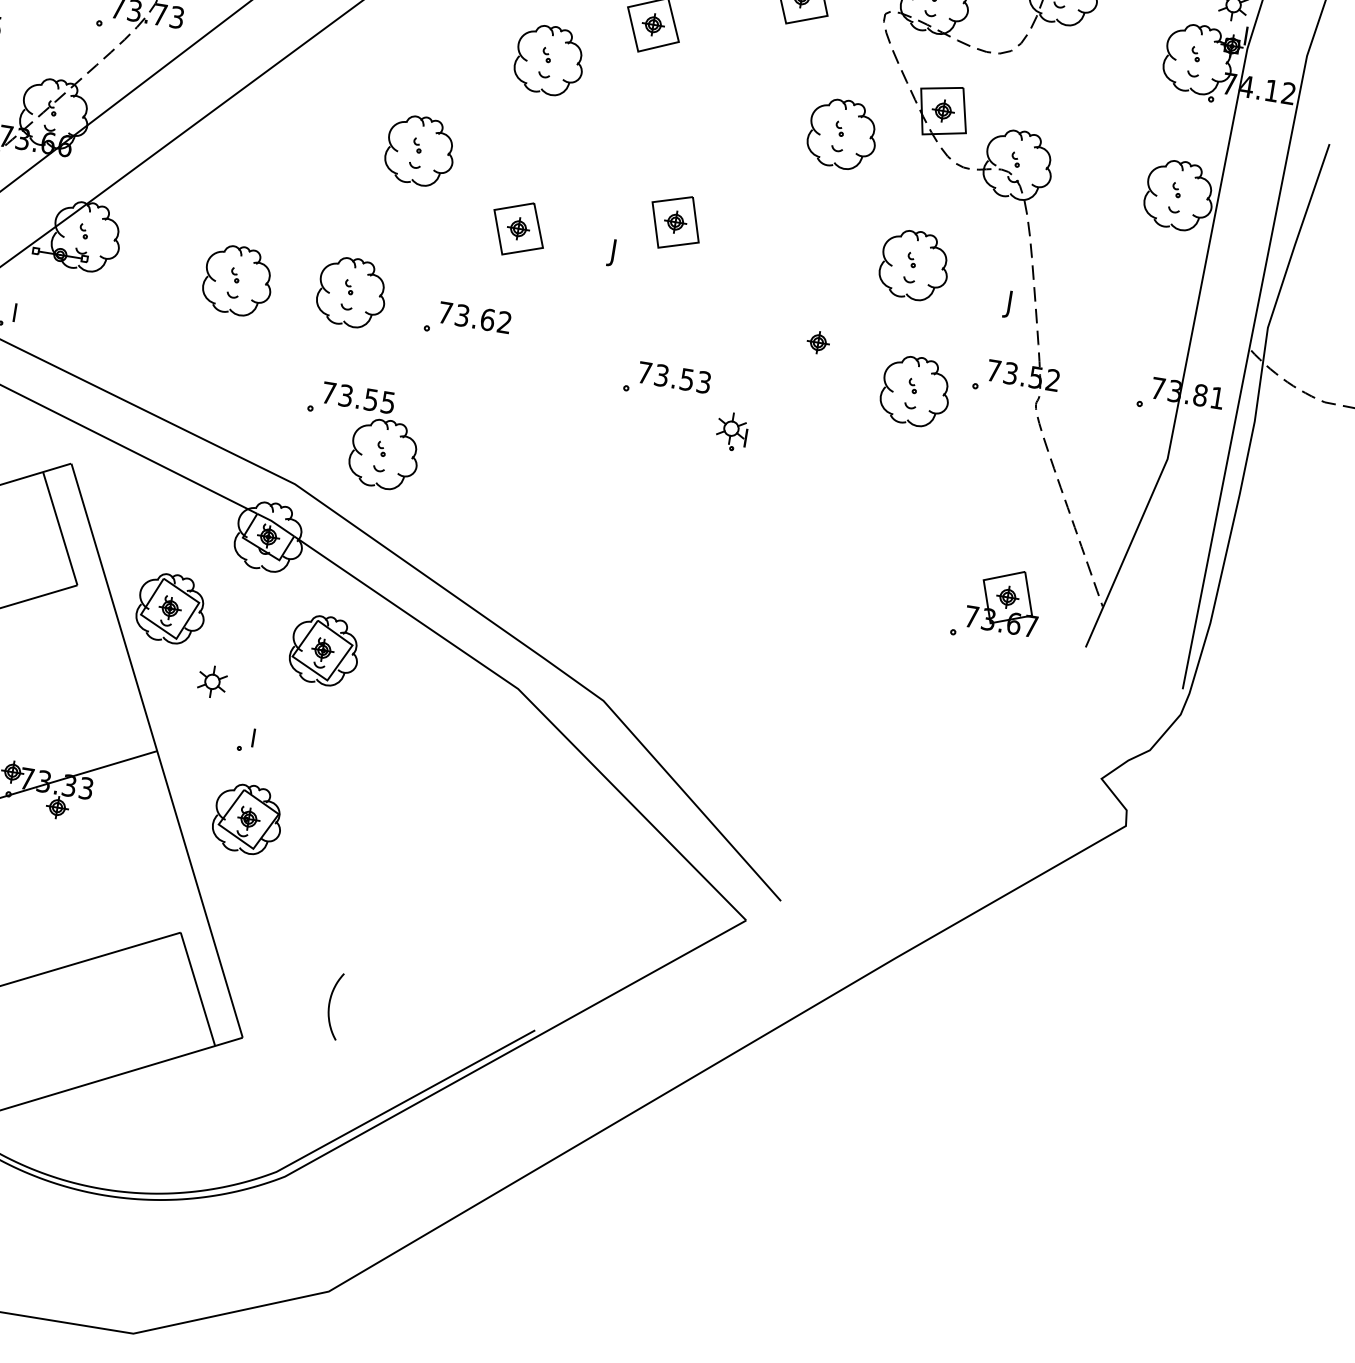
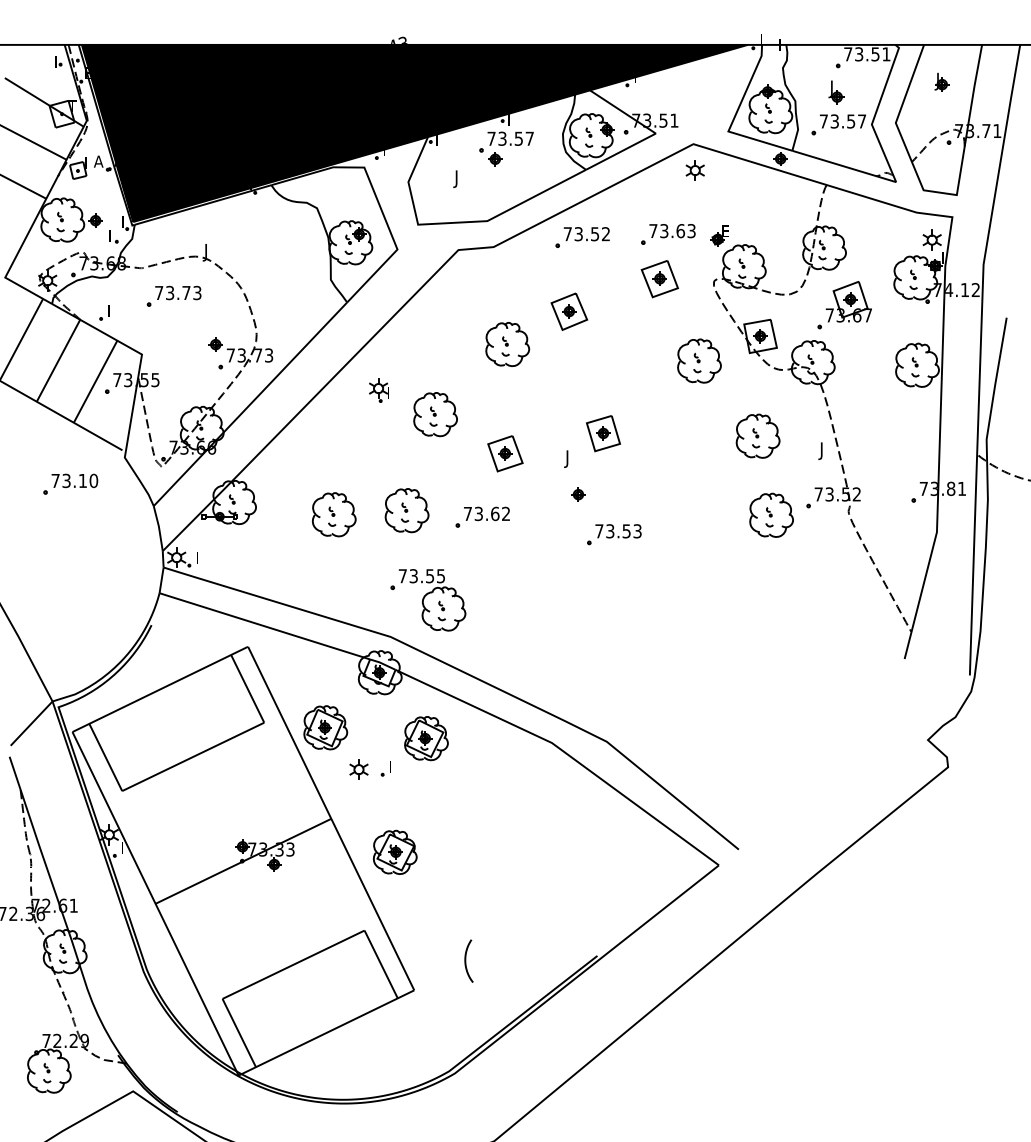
part: (818, 342) -> (578, 494), moved
part: (730, 431) -> (378, 390), moved
part: (996, 605) -> (844, 305), moved
part: (245, 739) -> (385, 768), moved

